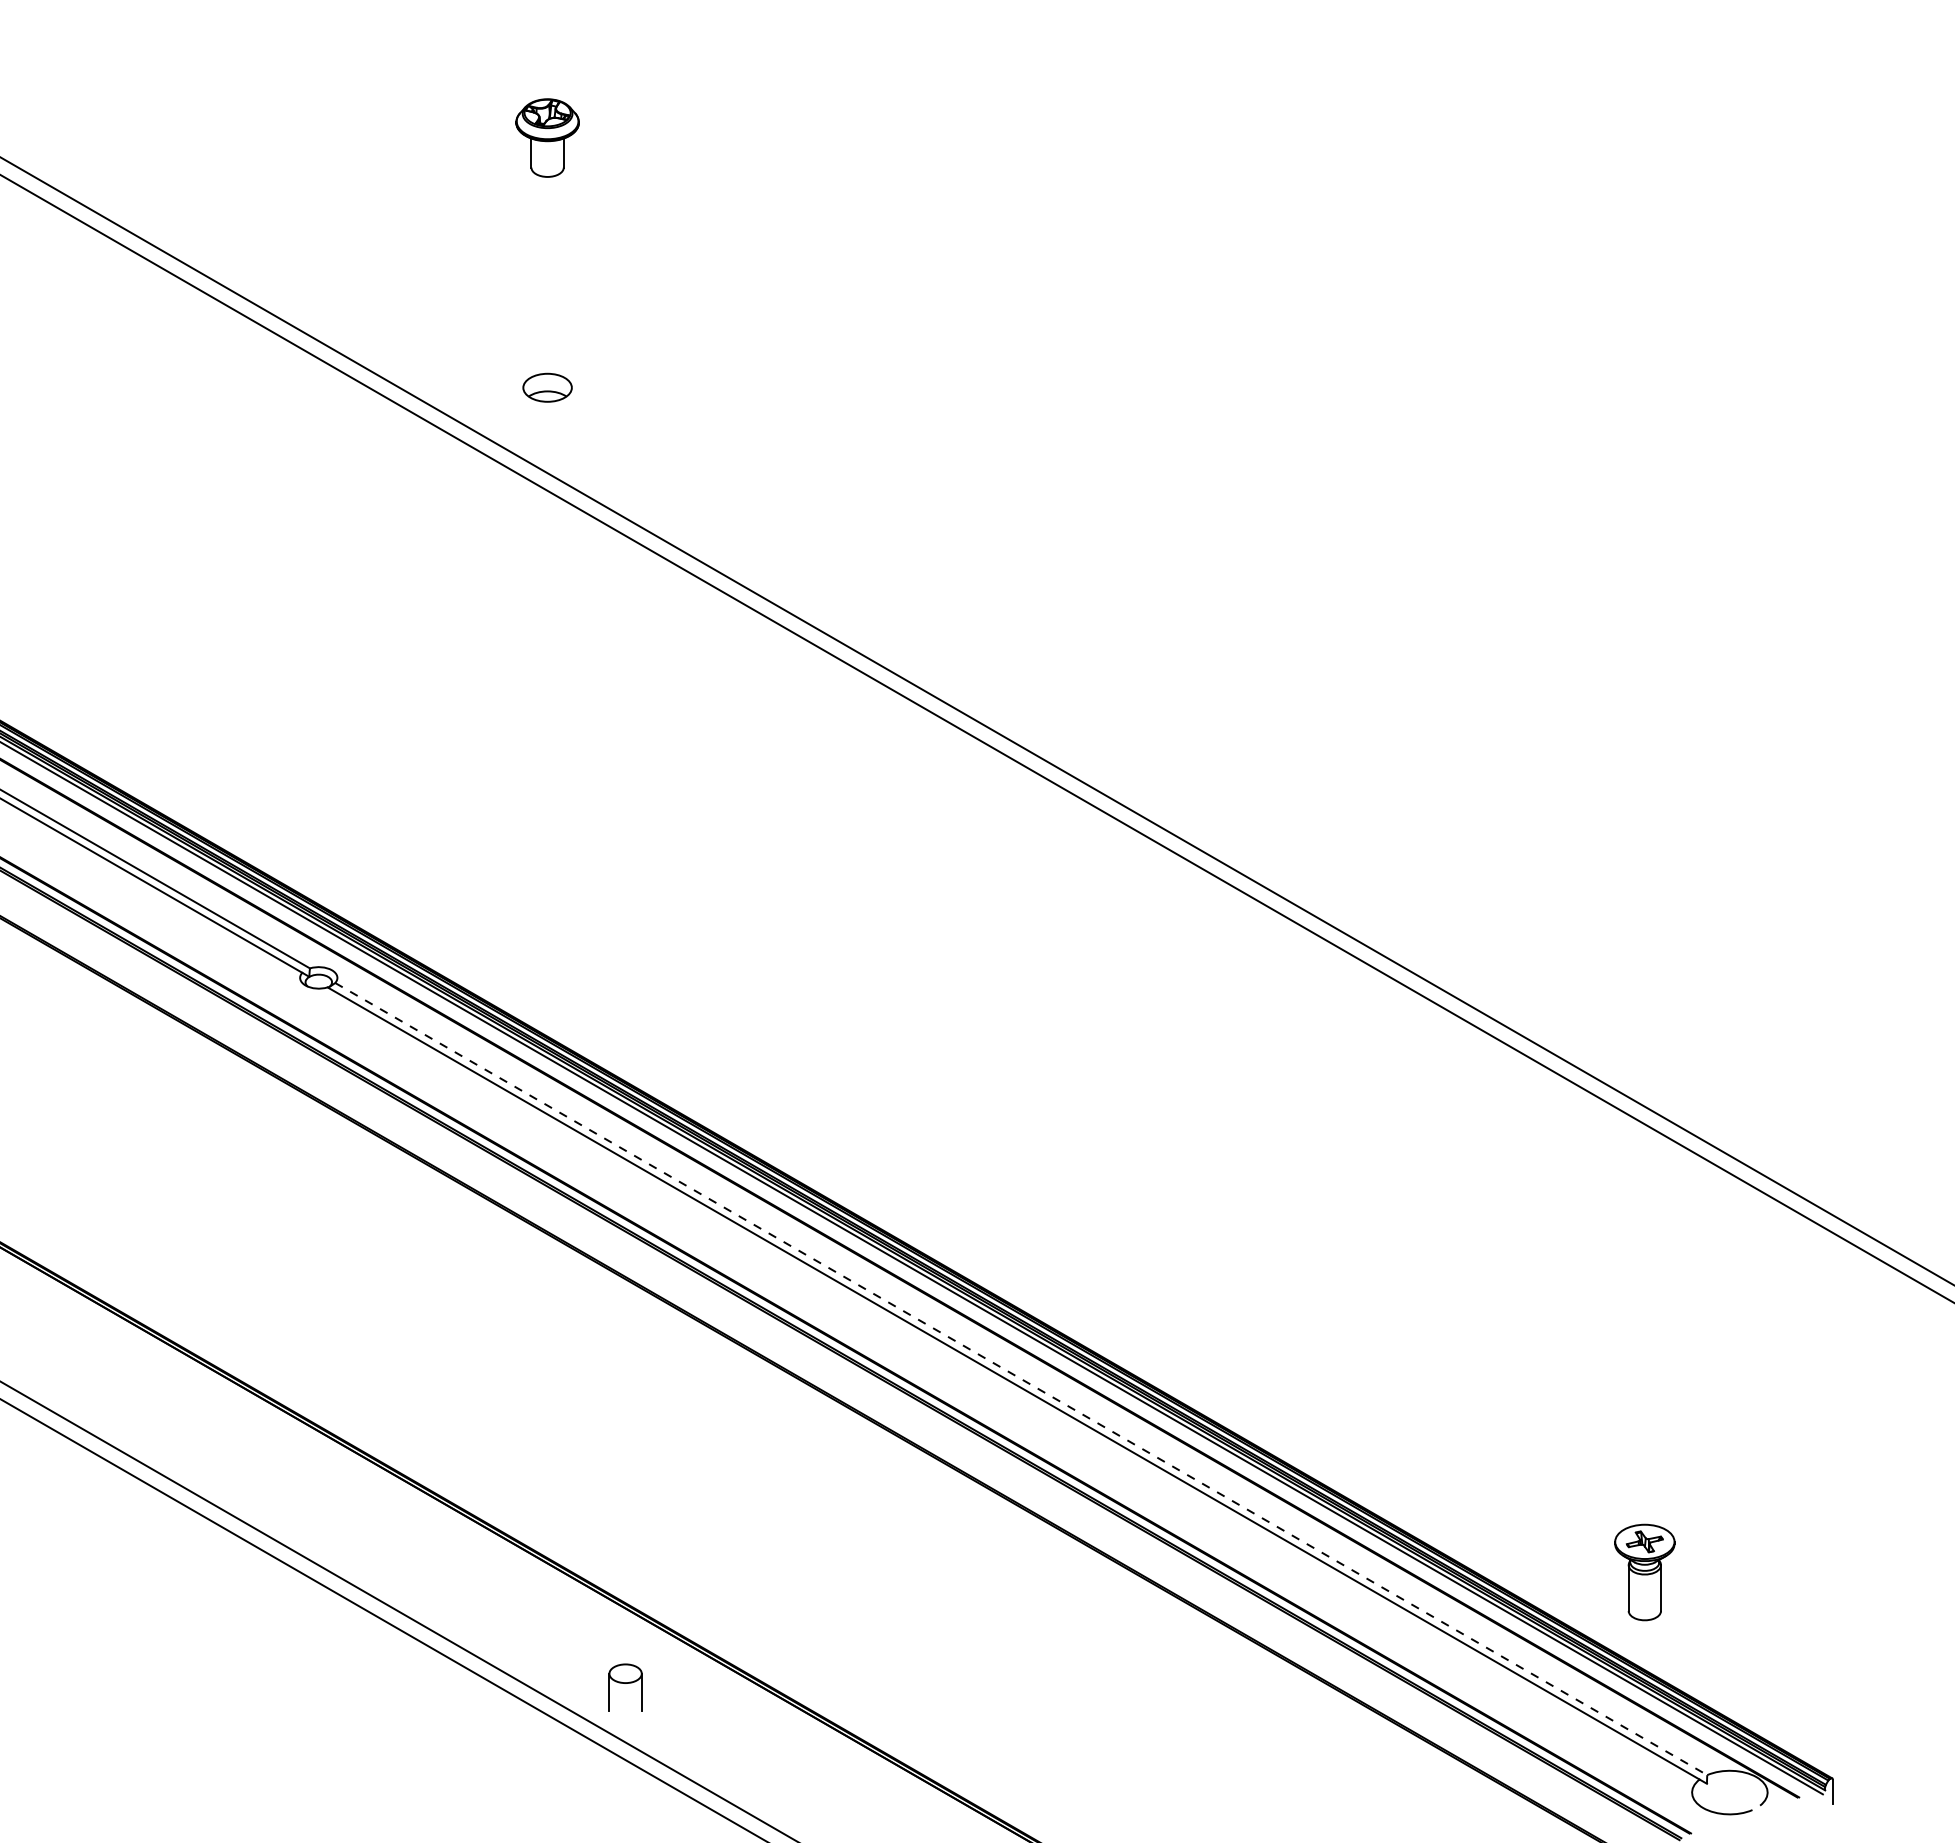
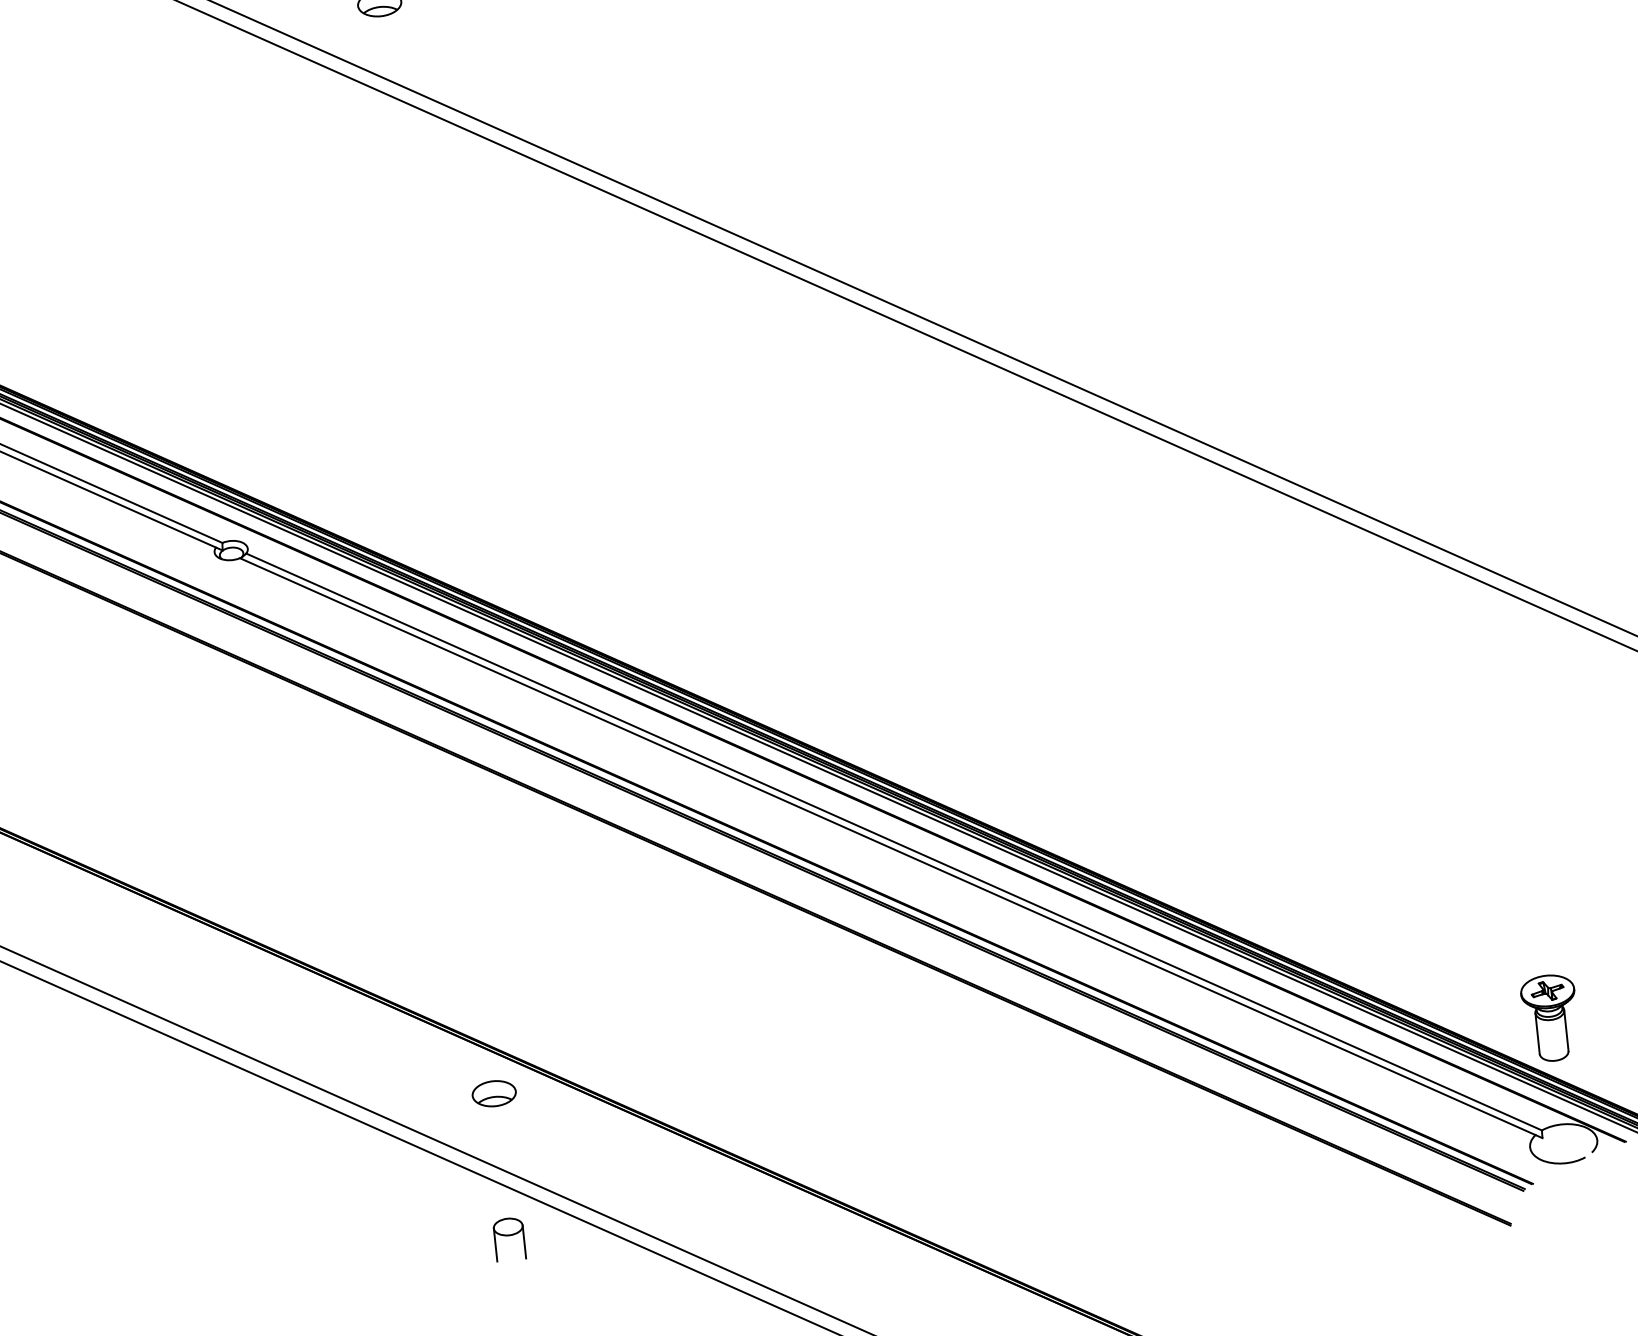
line: (1021, 1379) -> (894, 842), dashed -> solid
part: (1644, 1572) -> (1550, 1018), moved
part: (547, 1611) -> (494, 1093), added
part: (625, 1687) -> (509, 1239), moved

